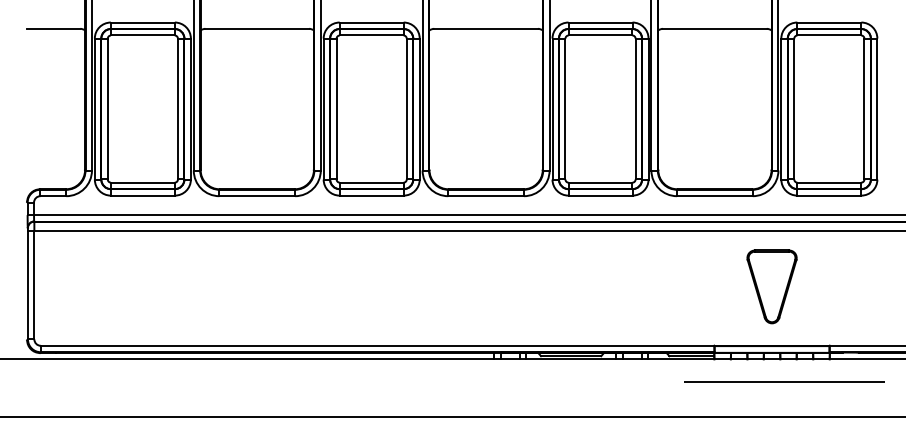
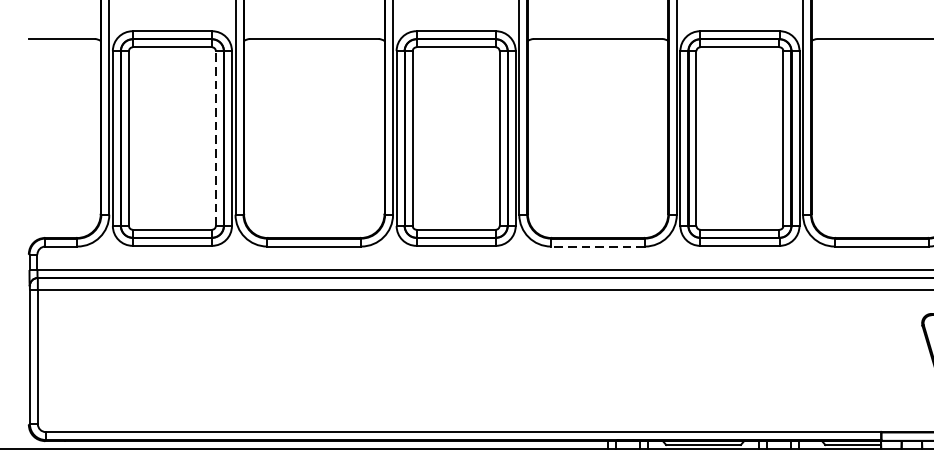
line: (177, 108) -> (215, 137), solid -> dashed
line: (486, 196) -> (598, 246), solid -> dashed

